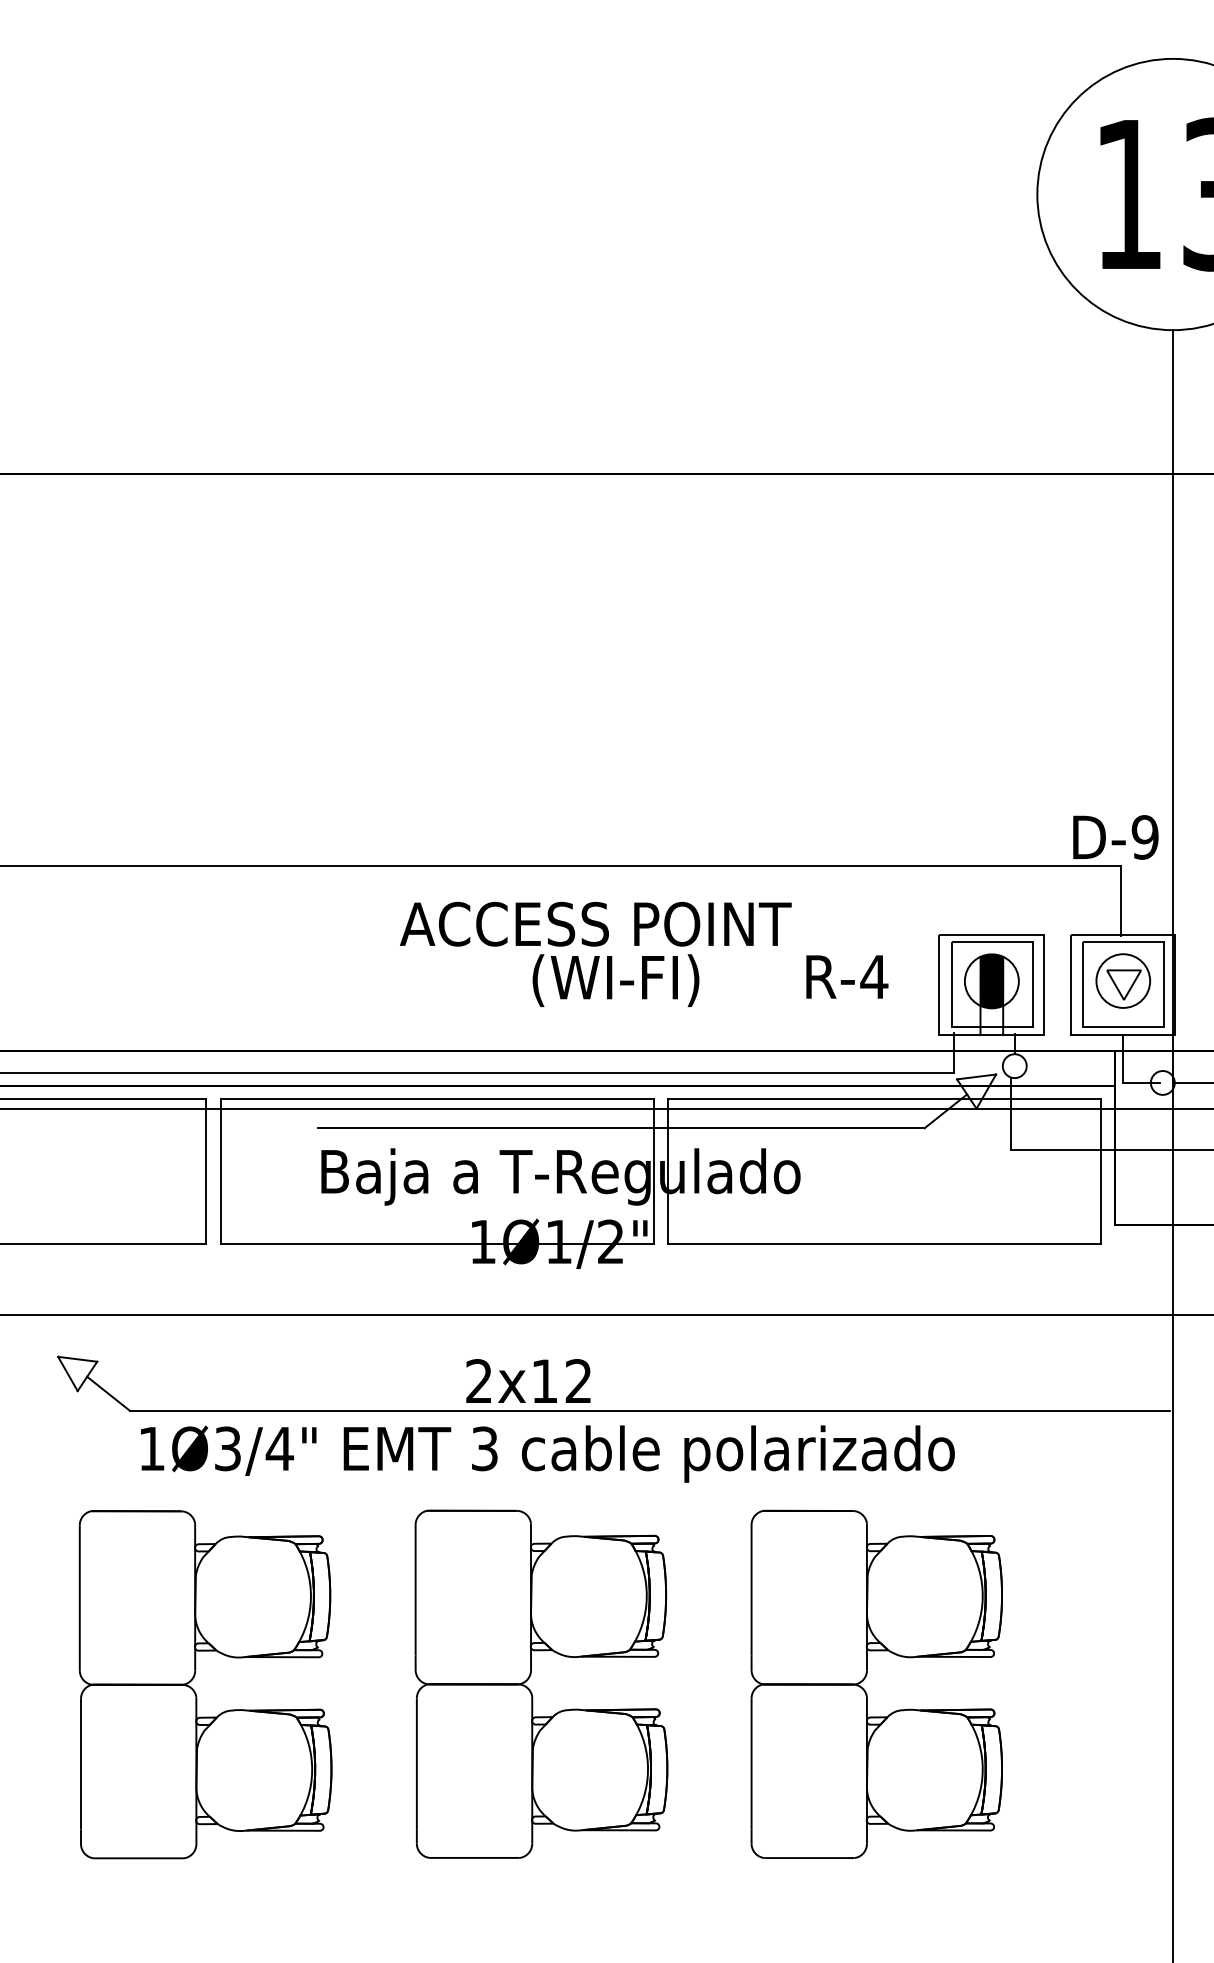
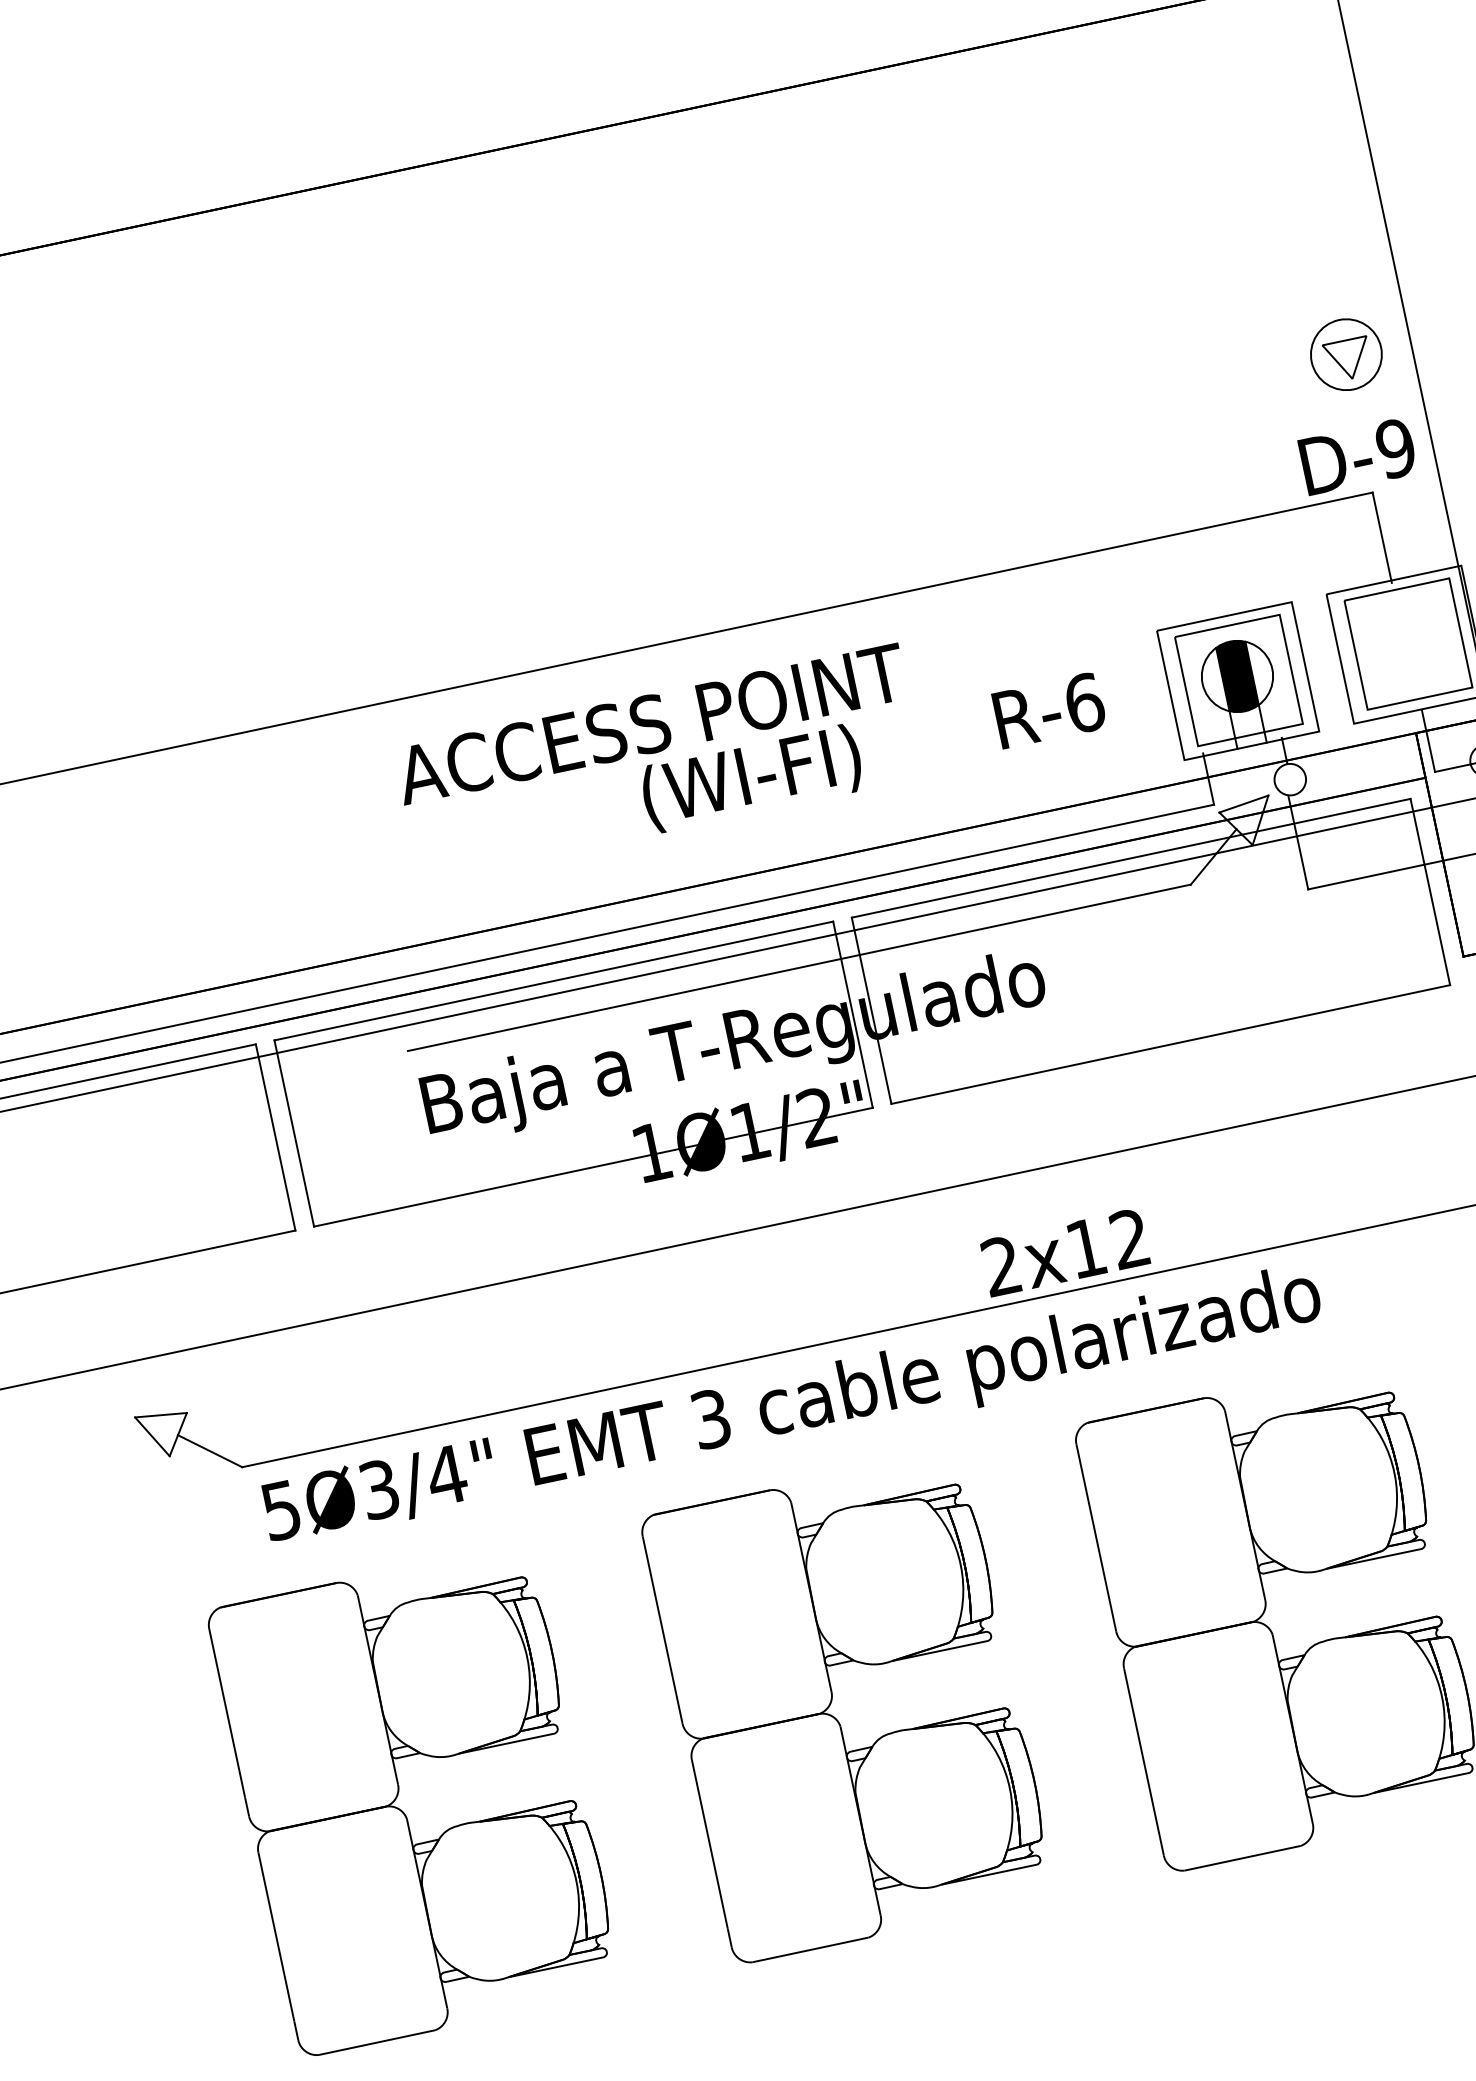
text: (595, 923) -> (650, 723), moved
text: (874, 976) -> (1084, 702), R-4 -> R-6
part: (1123, 980) -> (1346, 353), moved
text: (528, 1380) -> (1065, 1251), moved
text: (151, 1449) -> (281, 1511), 1Ø3/4" -> 5Ø3/4"

